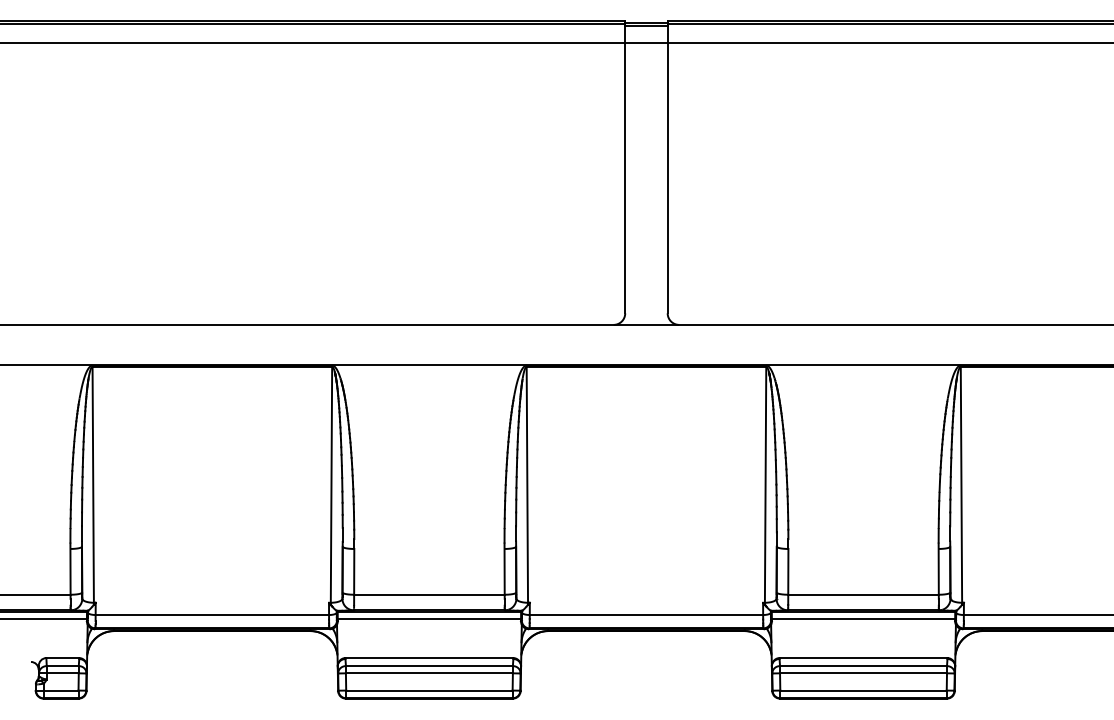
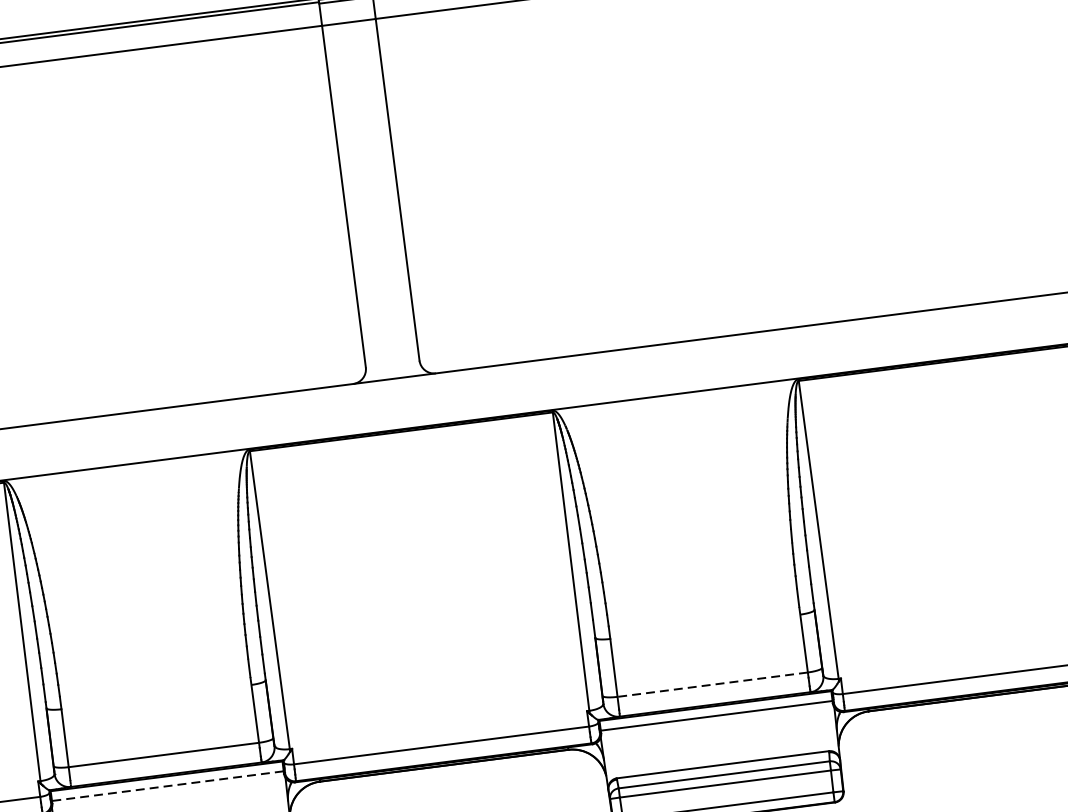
line: (863, 594) -> (712, 684), solid -> dashed
line: (429, 619) -> (167, 786), solid -> dashed

